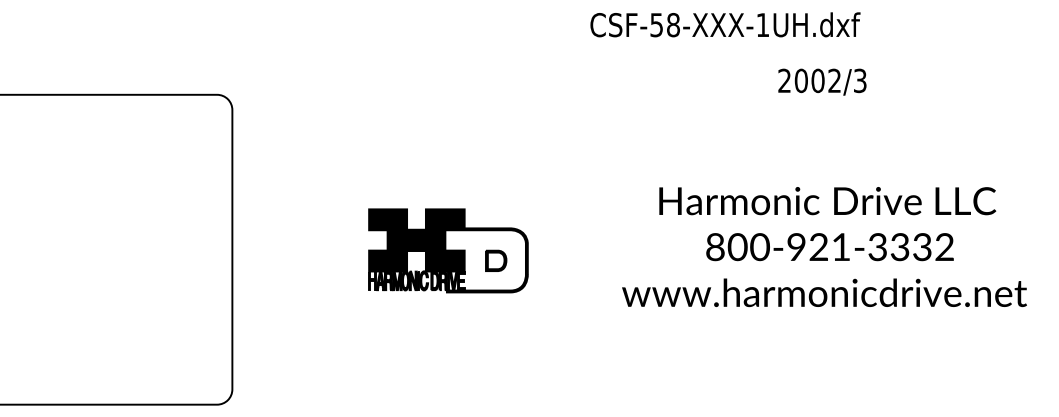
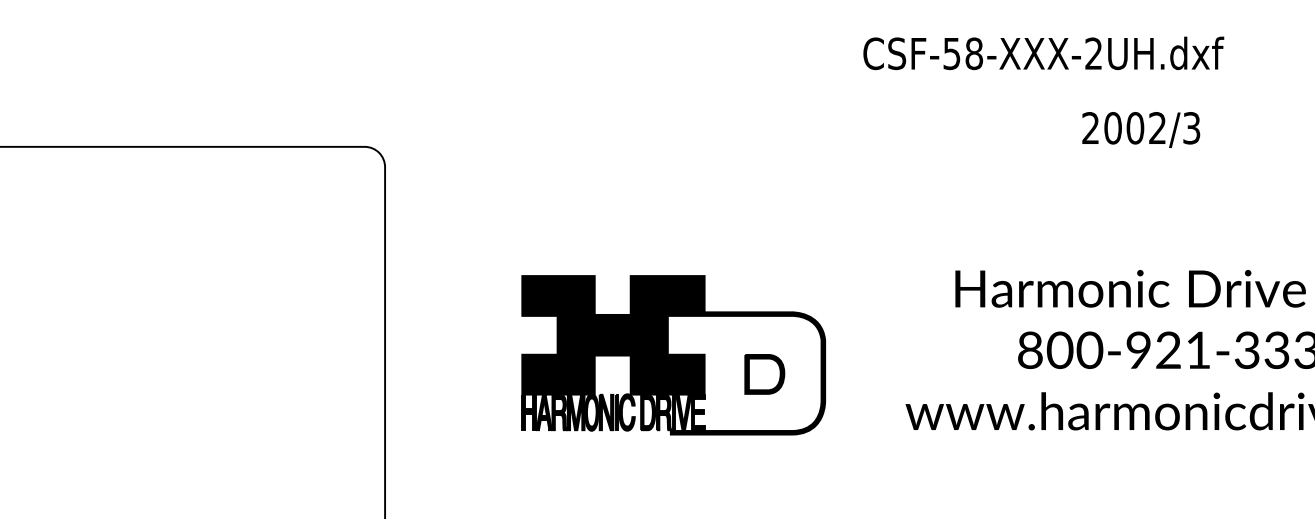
text: (762, 24) -> (1093, 52), CSF-58-XXX-1UH.dxf -> CSF-58-XXX-2UH.dxf
text: (822, 81) -> (1141, 129), moved
part: (448, 250) -> (673, 354), size x1.43

